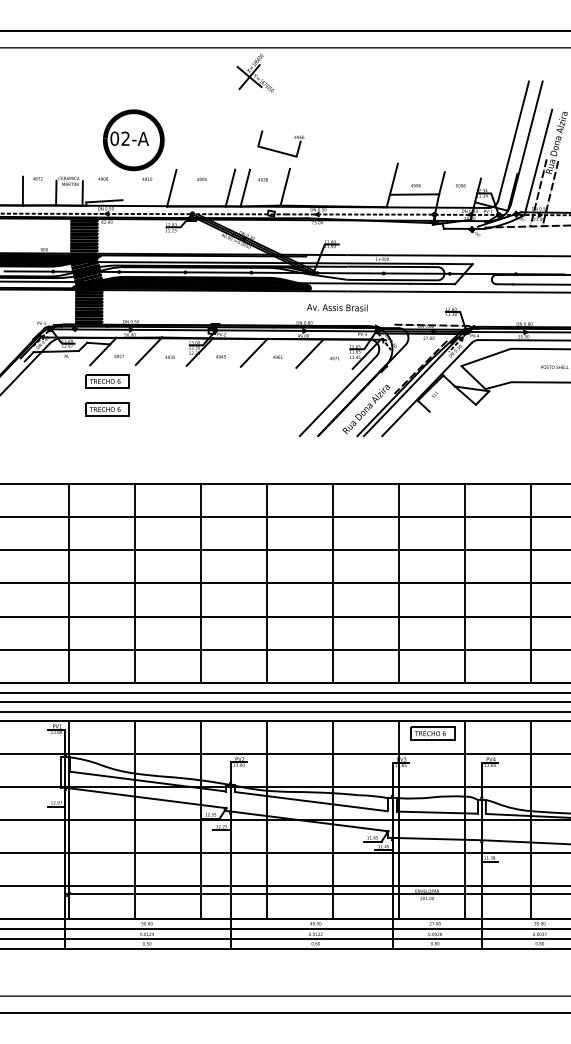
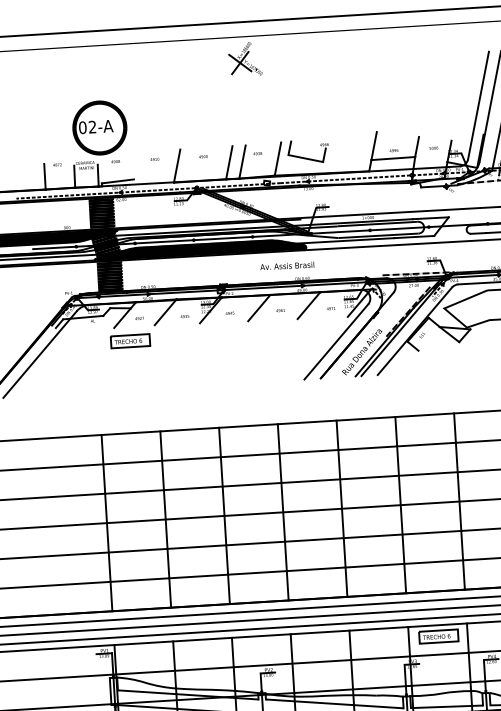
text: (133, 140) -> (99, 128), moved
part: (278, 150) -> (306, 157), moved
text: (337, 307) -> (287, 265), moved
part: (107, 409) -> (132, 366), removed

